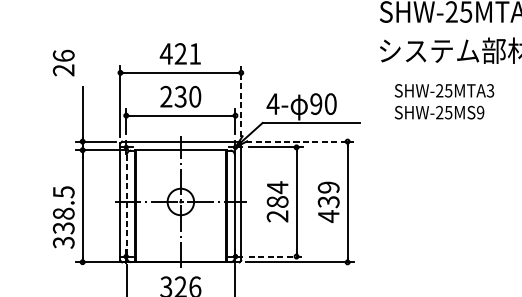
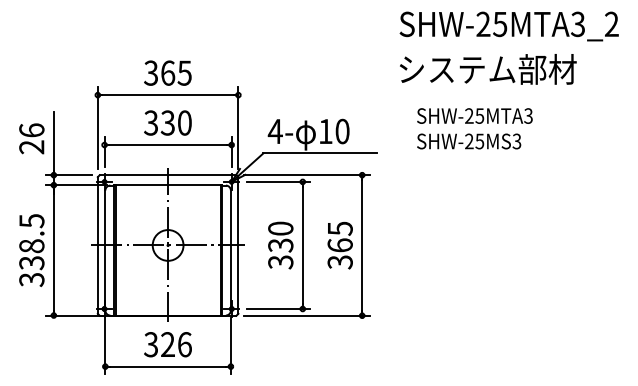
text: (180, 53) -> (167, 72), 421 -> 365
text: (63, 62) -> (31, 138), moved
text: (166, 96) -> (151, 122), 230 -> 330
line: (241, 101) -> (238, 128), dashed -> solid
text: (316, 104) -> (325, 131), 90 -> 10
text: (480, 112) -> (516, 141), SHW-25MS9 -> SHW-25MS3
line: (300, 141) -> (307, 175), dashed -> solid
text: (277, 202) -> (280, 245), 284 -> 330
text: (328, 202) -> (339, 245), 439 -> 365
line: (127, 206) -> (105, 250), dashed -> solid
text: (63, 217) -> (31, 250), moved
line: (275, 256) -> (278, 308), dashed -> solid

